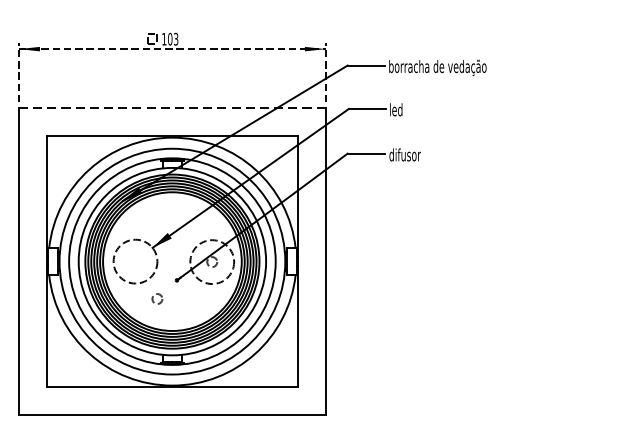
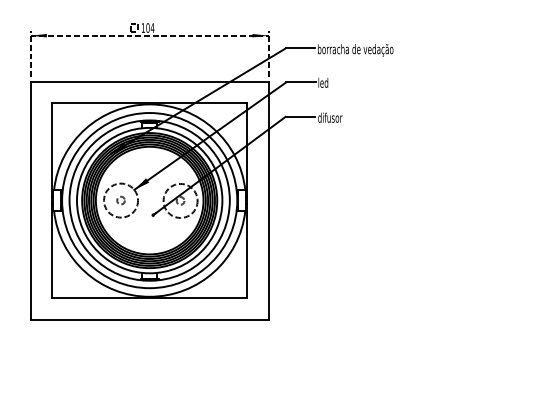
text: (176, 38) -> (152, 27), 103 -> 104
line: (173, 108) -> (150, 81), dashed -> solid
circle: (156, 298) -> (120, 200), moved

